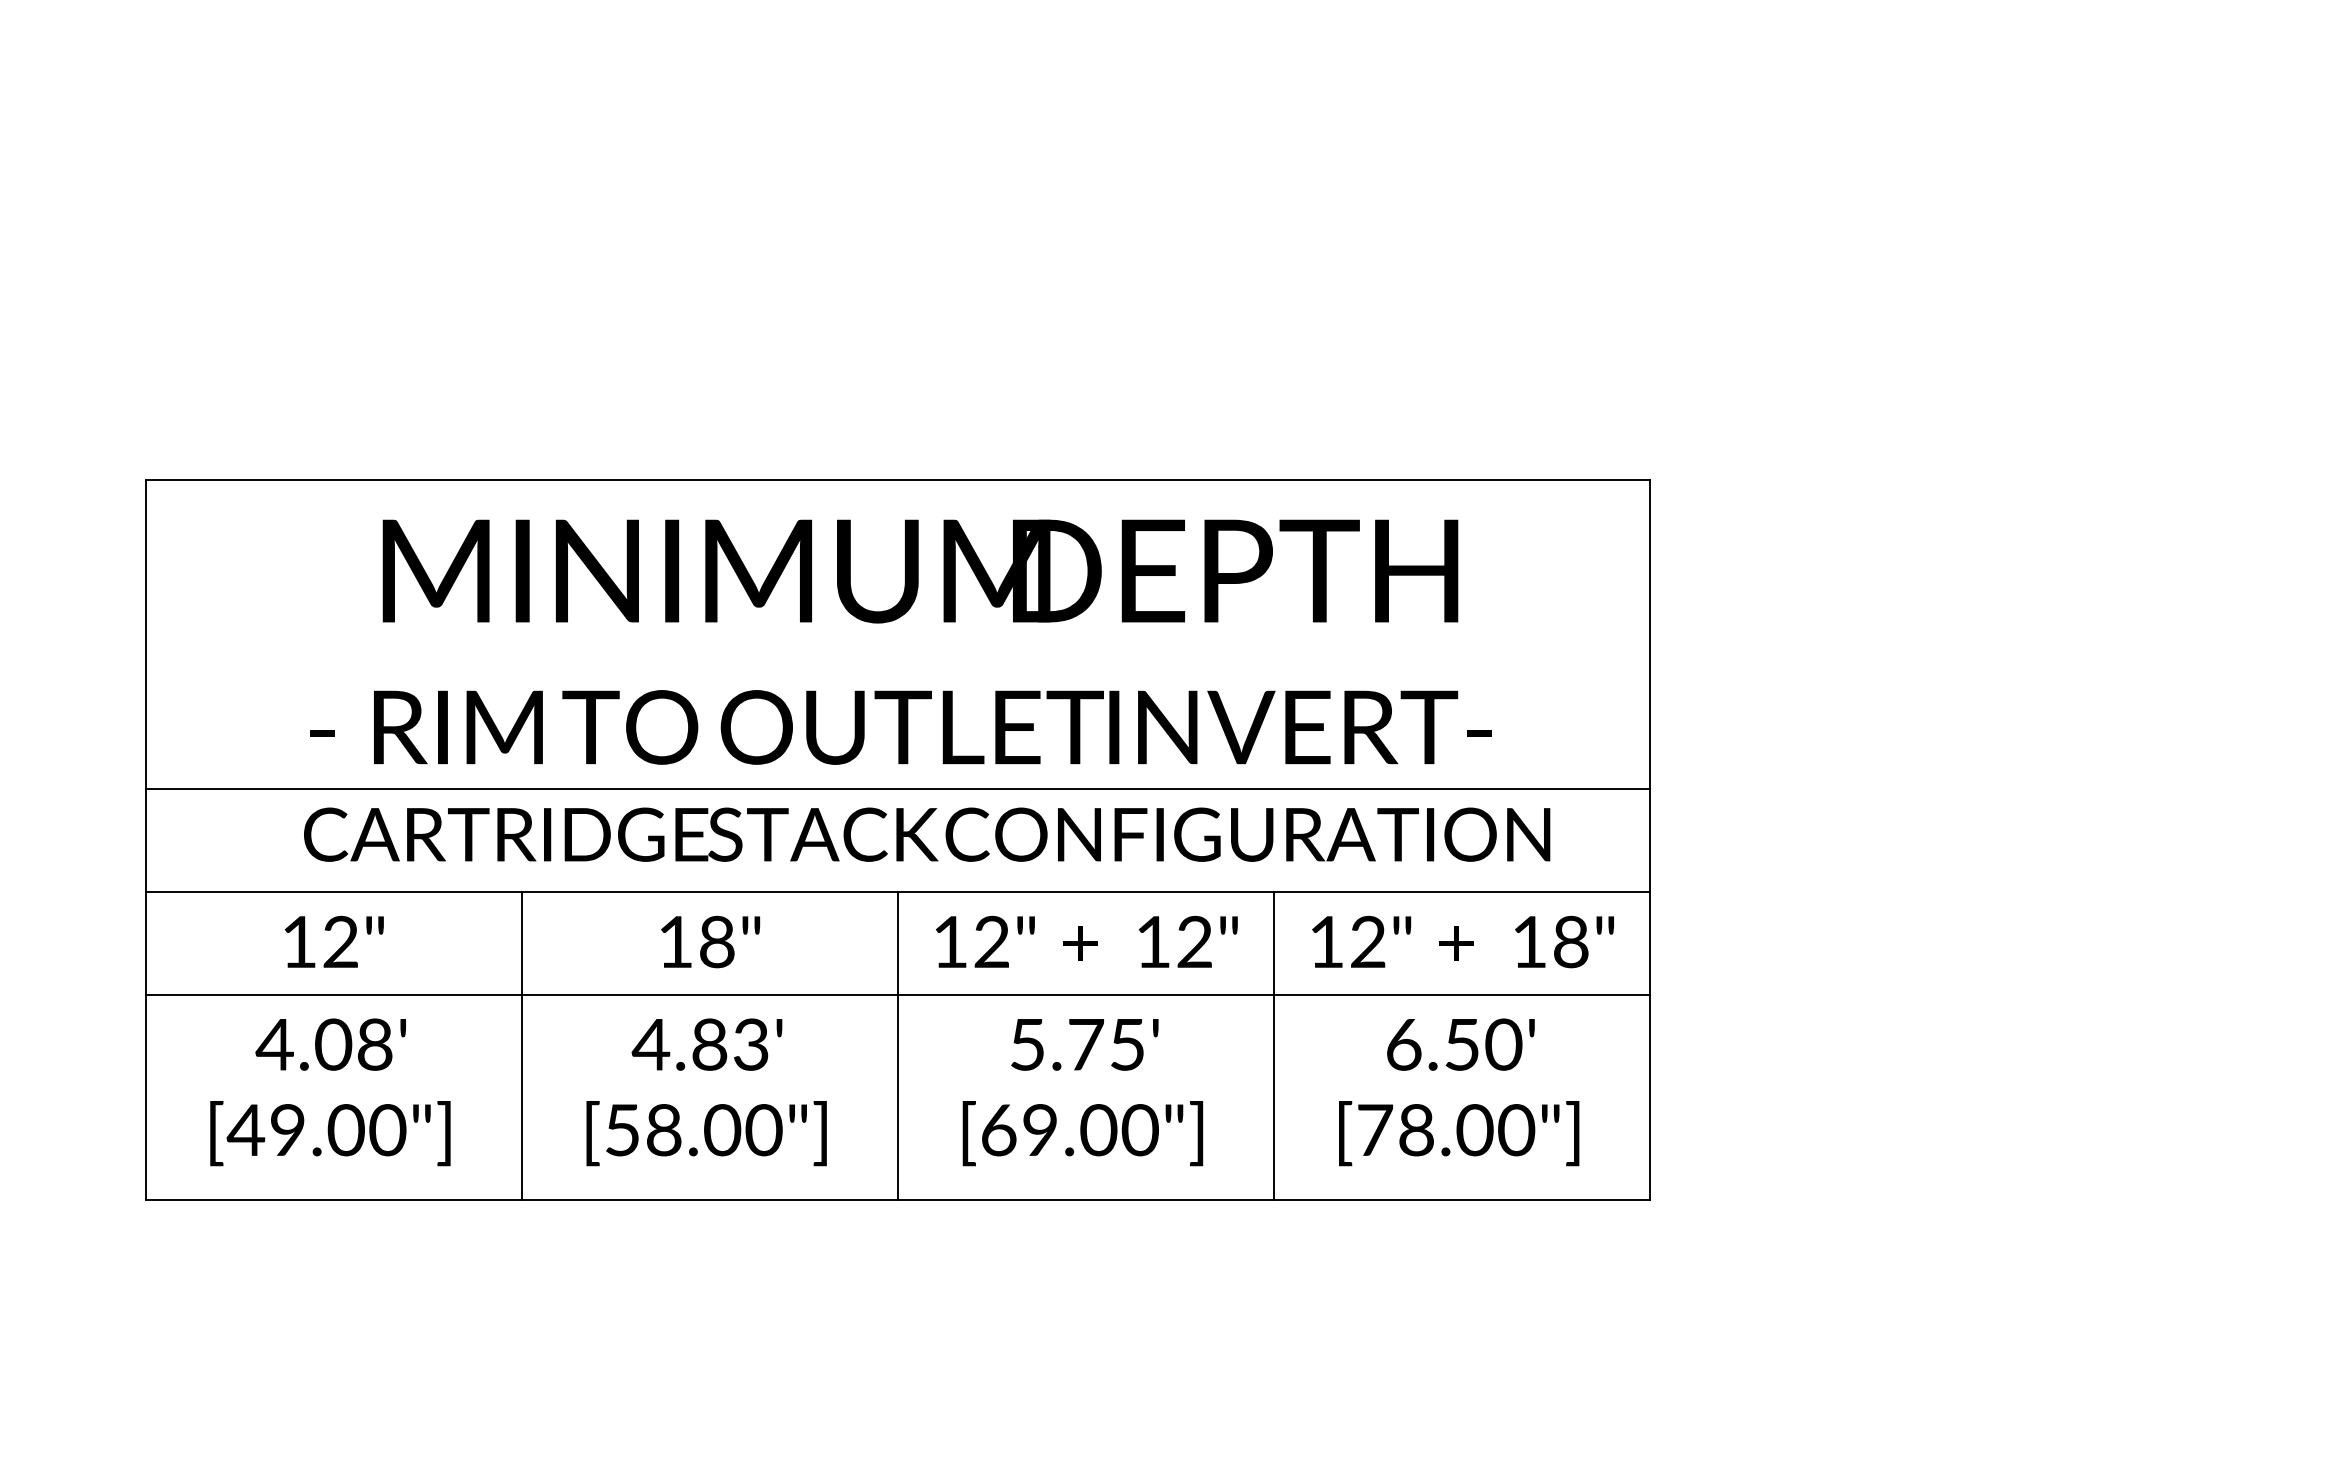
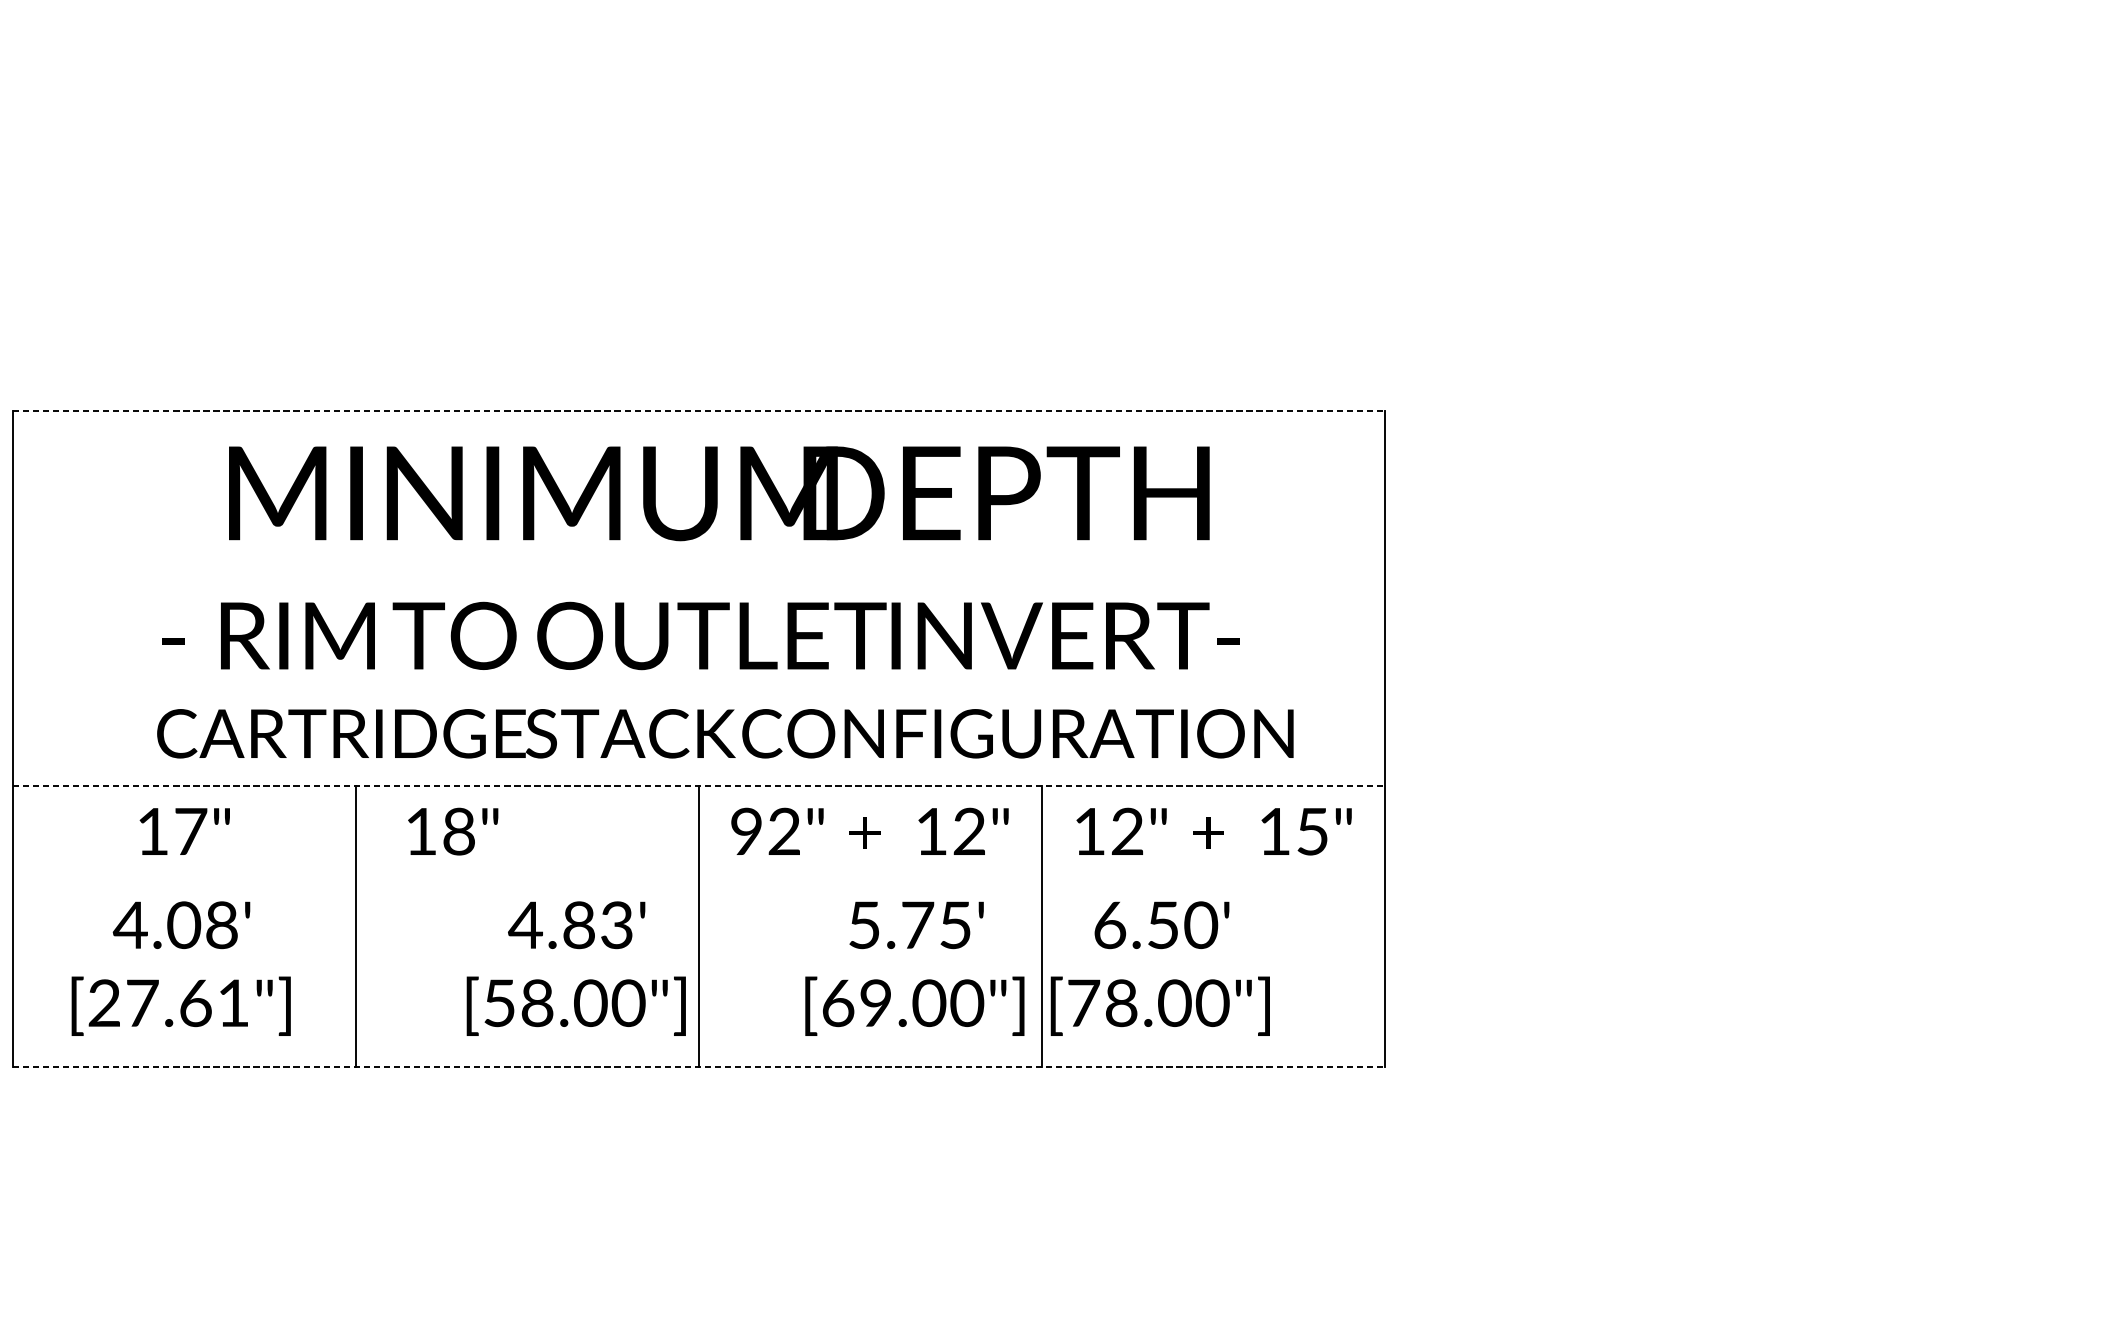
line: (898, 480) -> (699, 410), solid -> dashed
line: (897, 789) -> (698, 692), removed
line: (898, 892) -> (699, 786), solid -> dashed
text: (340, 941) -> (190, 831), 12" -> 17"
text: (710, 941) -> (453, 831), moved
text: (949, 941) -> (745, 831), 12" -> 92"
text: (1571, 941) -> (1312, 831), 18" -> 15"
line: (897, 994) -> (698, 879), removed
text: (706, 1092) -> (576, 968), moved
text: (1082, 1092) -> (914, 968), moved
text: (1459, 1092) -> (1160, 968), moved
text: (316, 1130) -> (168, 1003), [49.00"] -> [27.61"]
line: (898, 1199) -> (699, 1066), solid -> dashed

